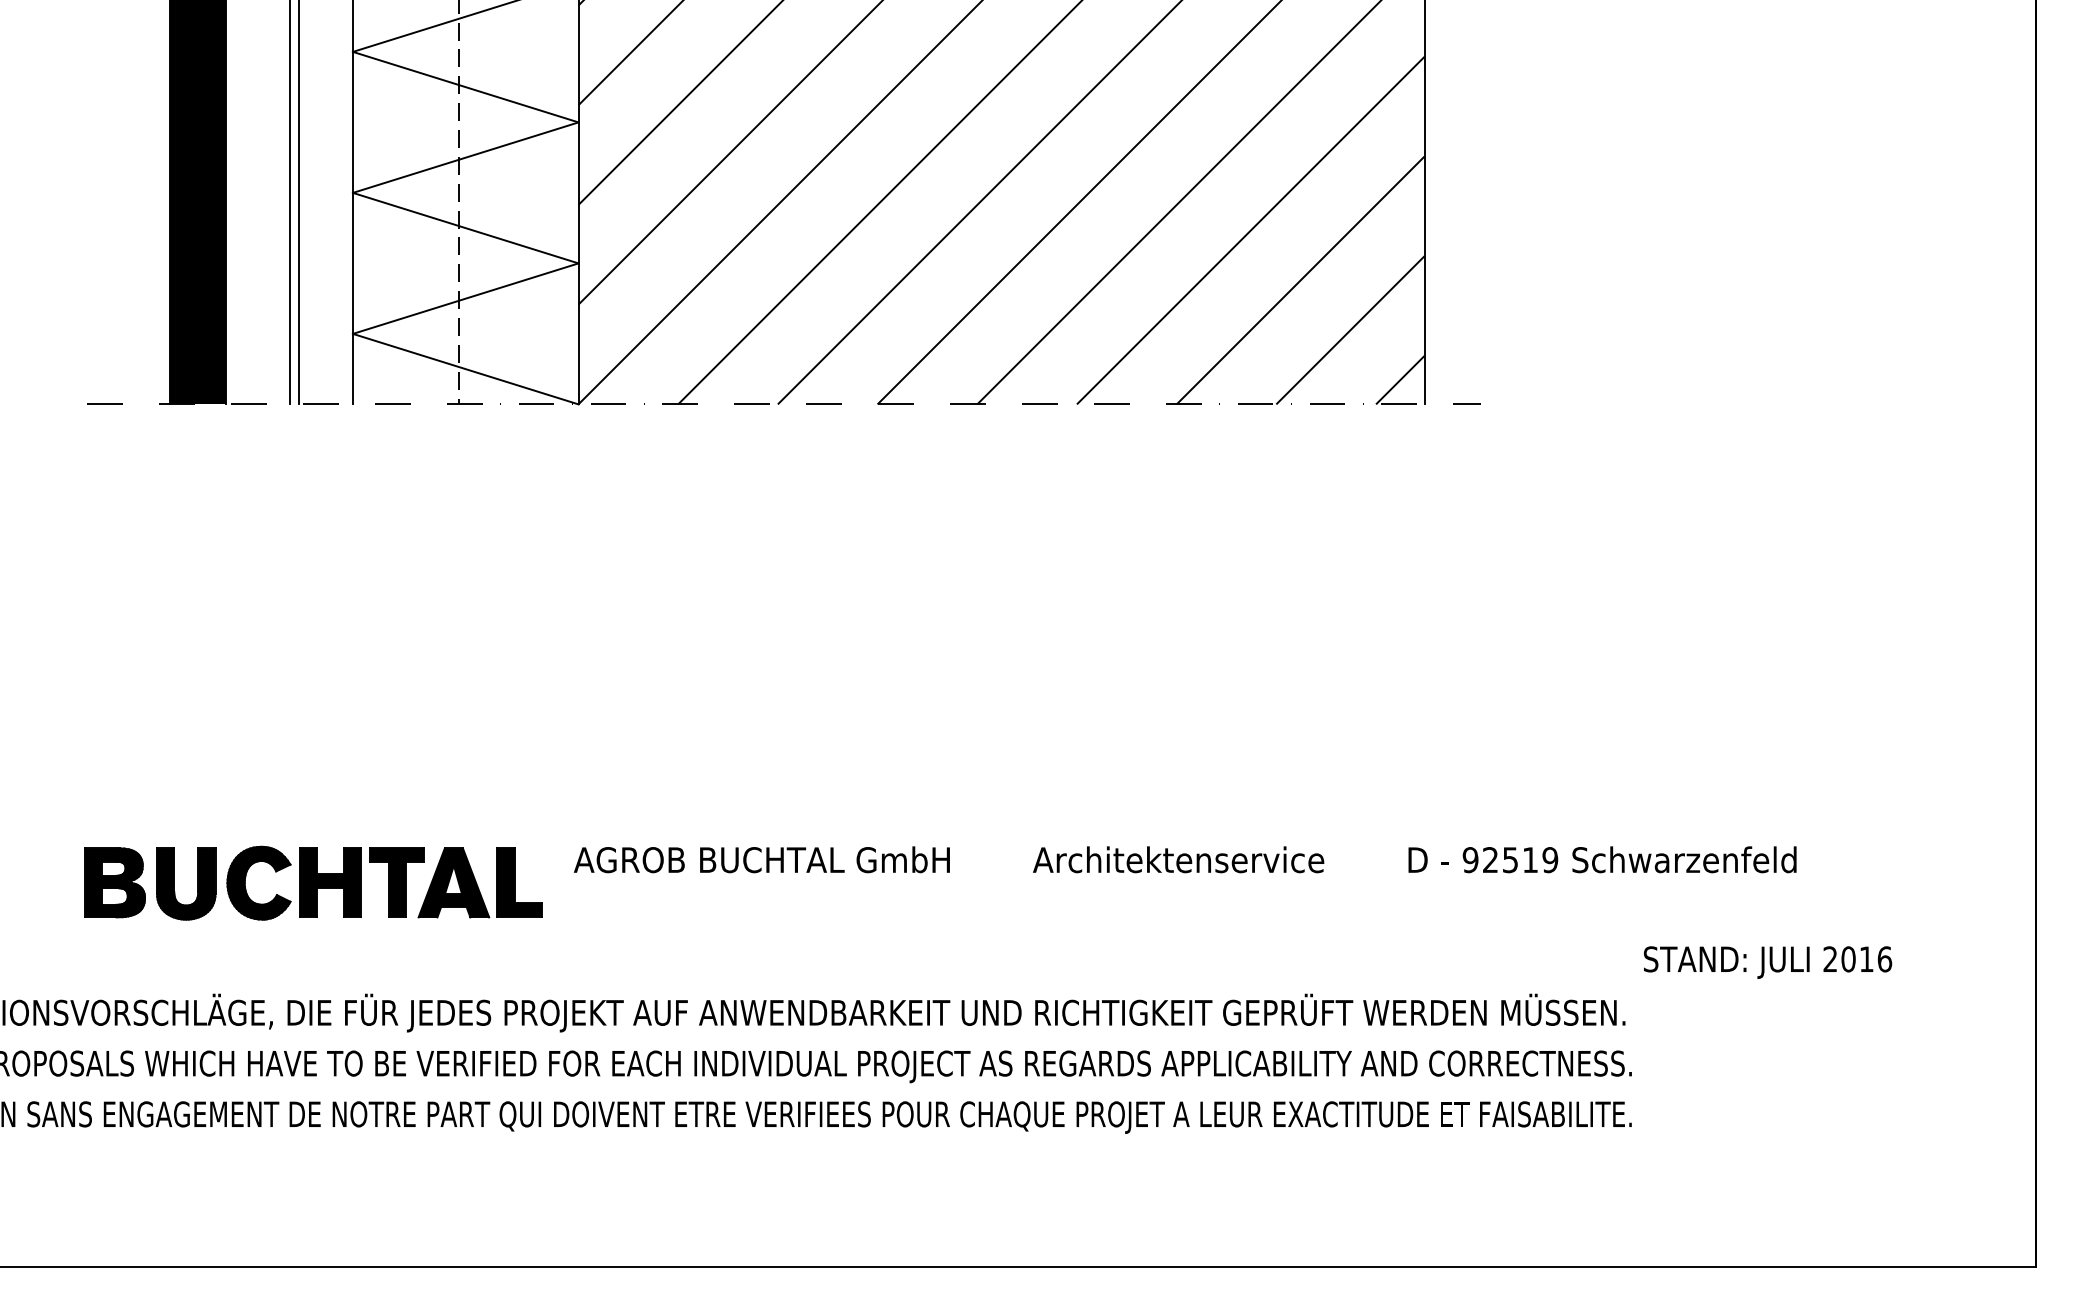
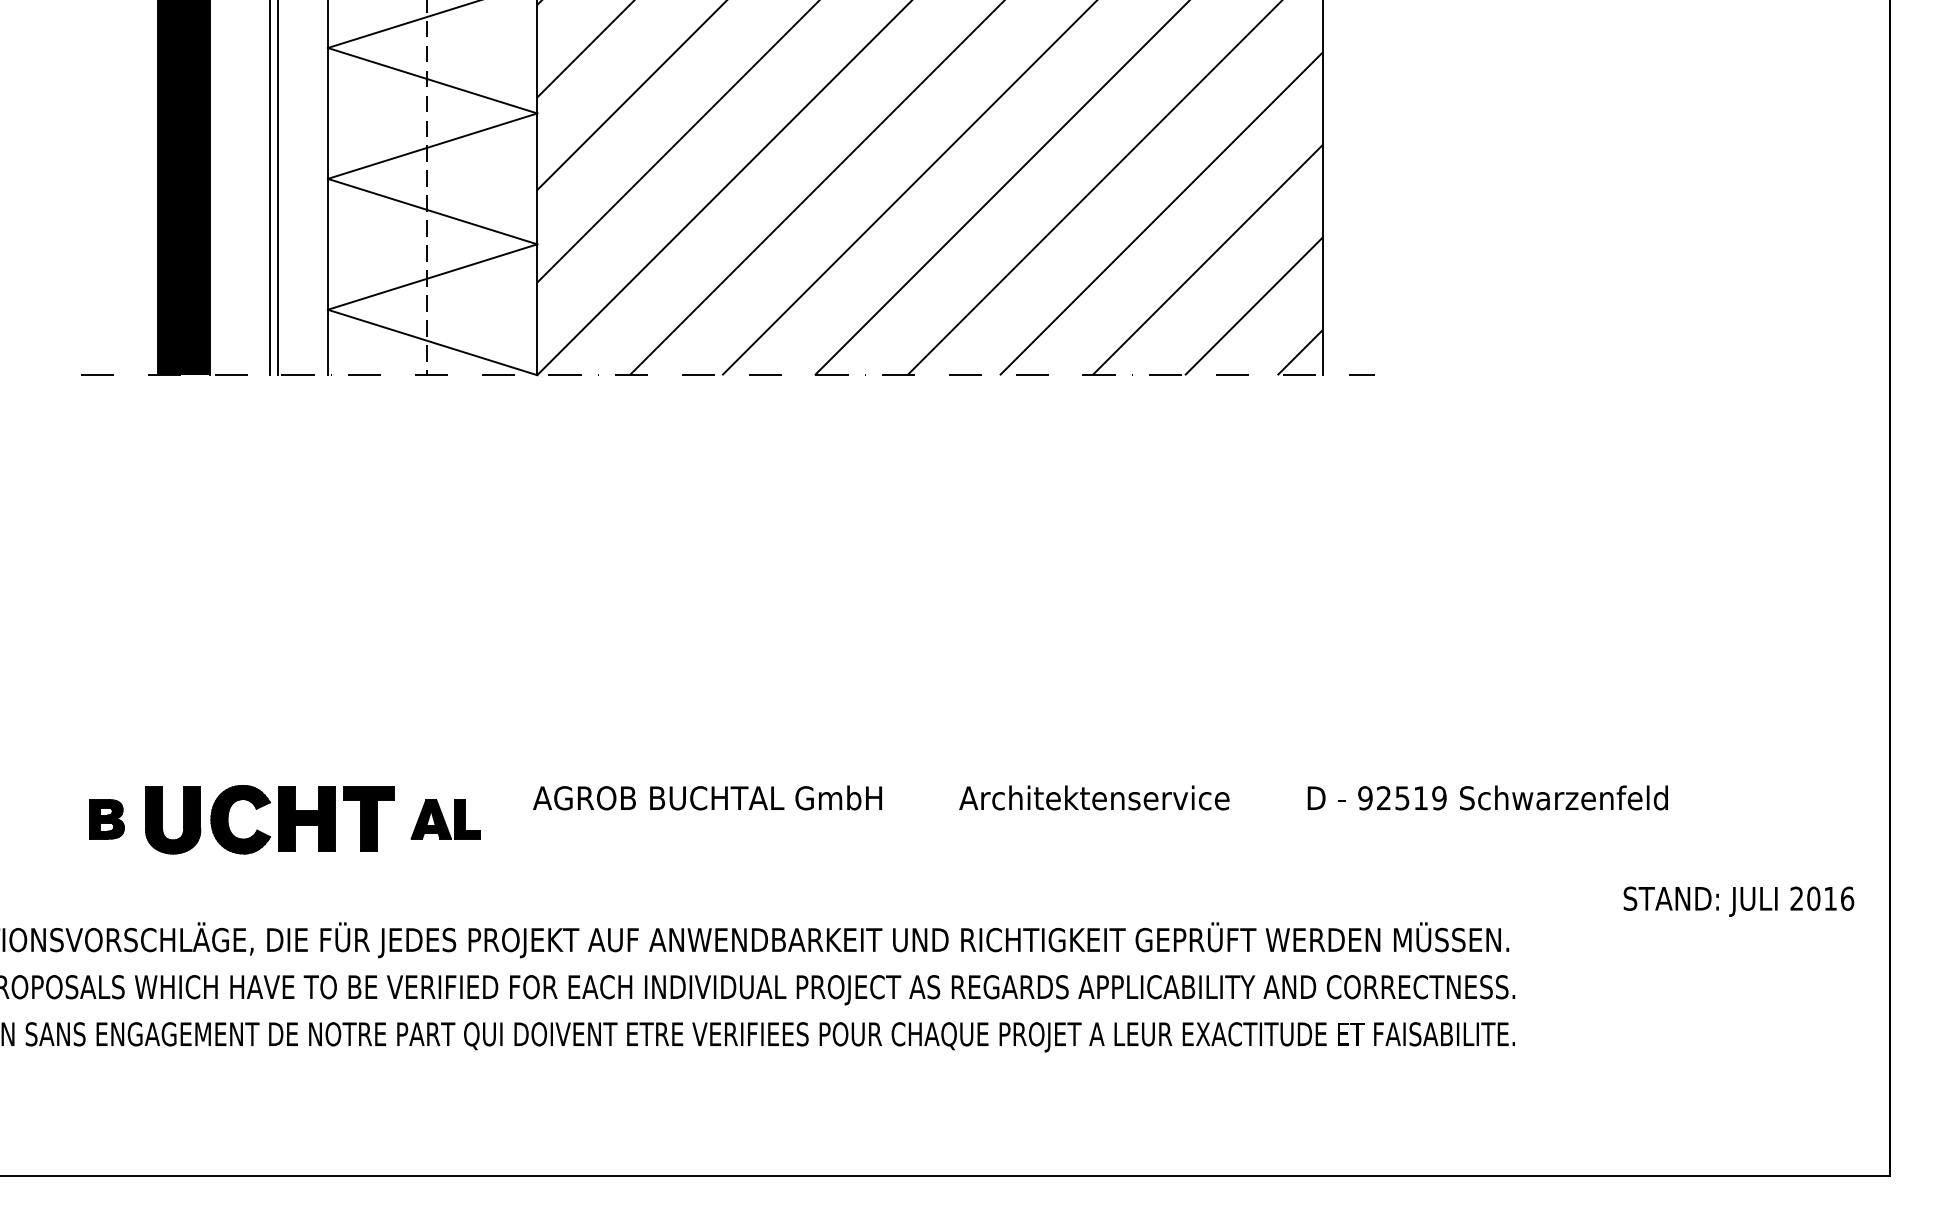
part: (114, 882) -> (106, 819), size x0.6
part: (479, 882) -> (445, 819), size x0.6
text: (1767, 962) -> (1738, 901), moved

